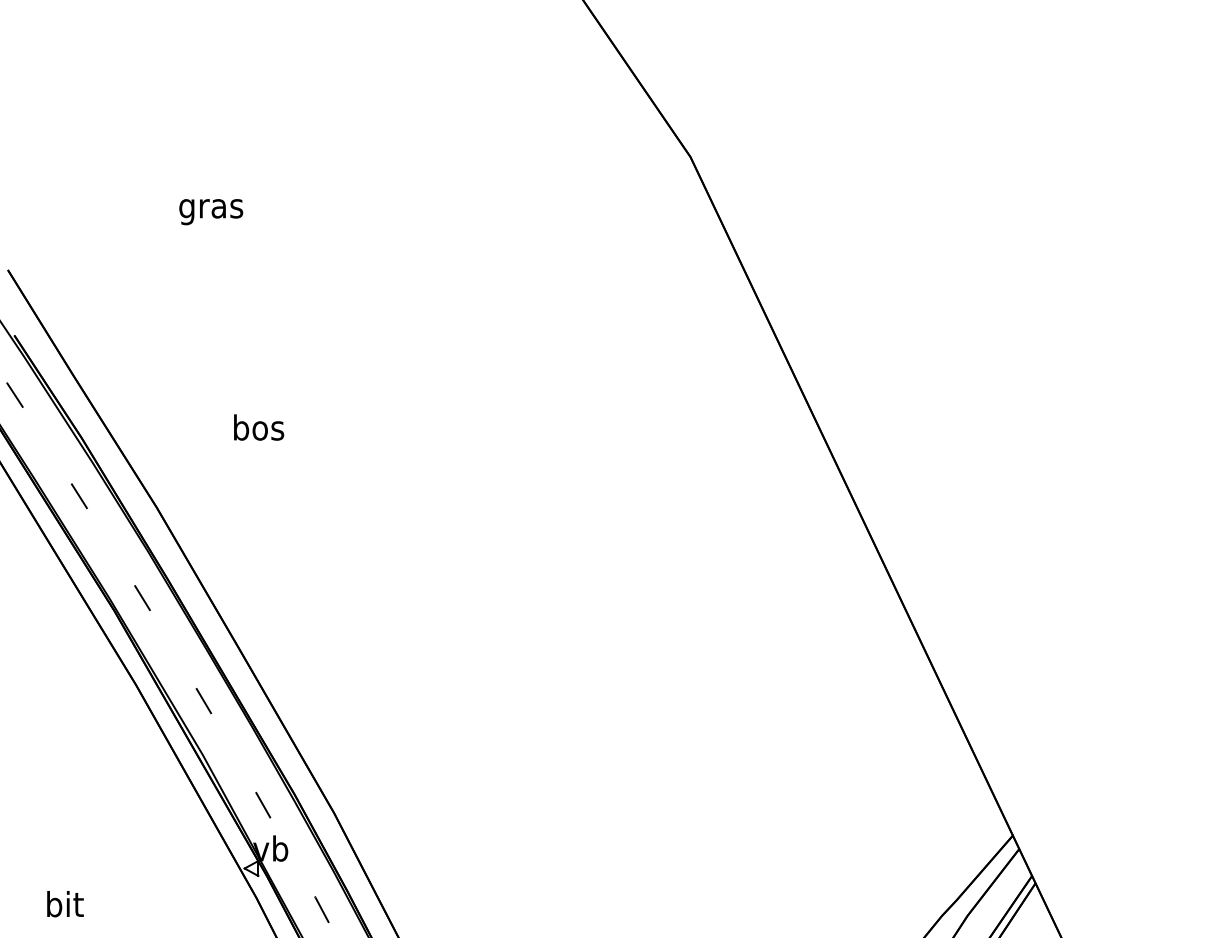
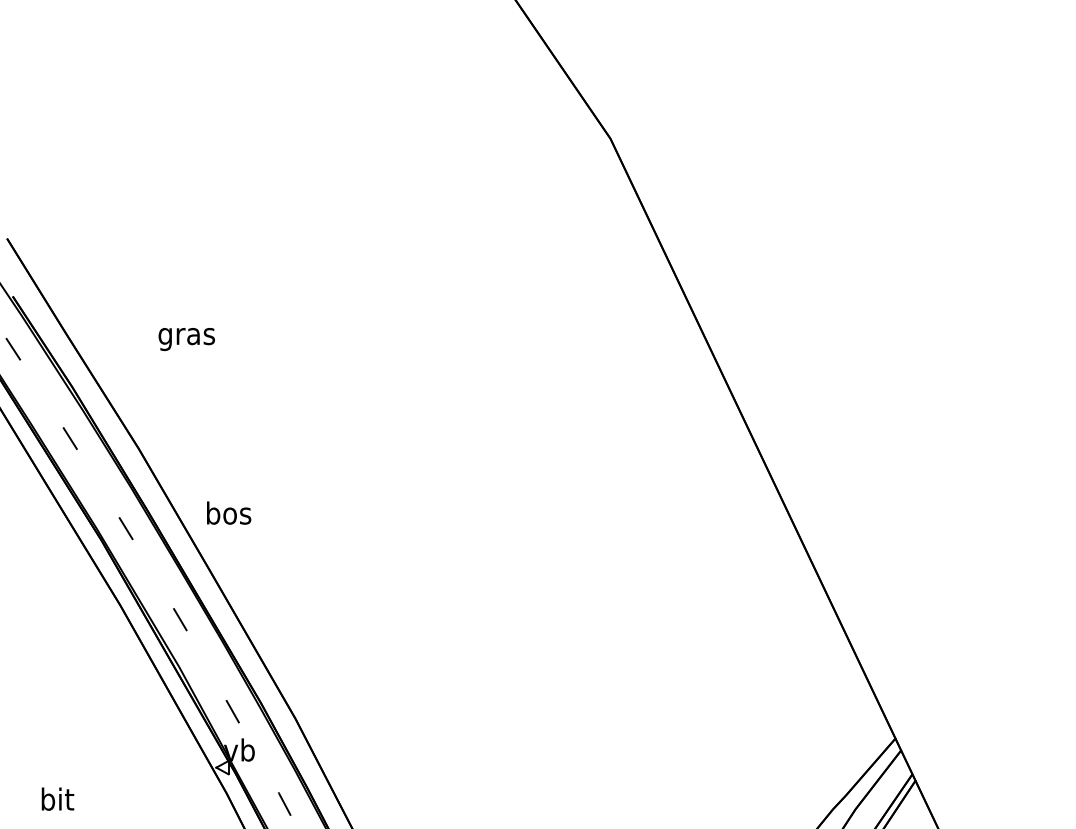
text: (211, 212) -> (187, 339), moved
text: (259, 427) -> (229, 513), moved

